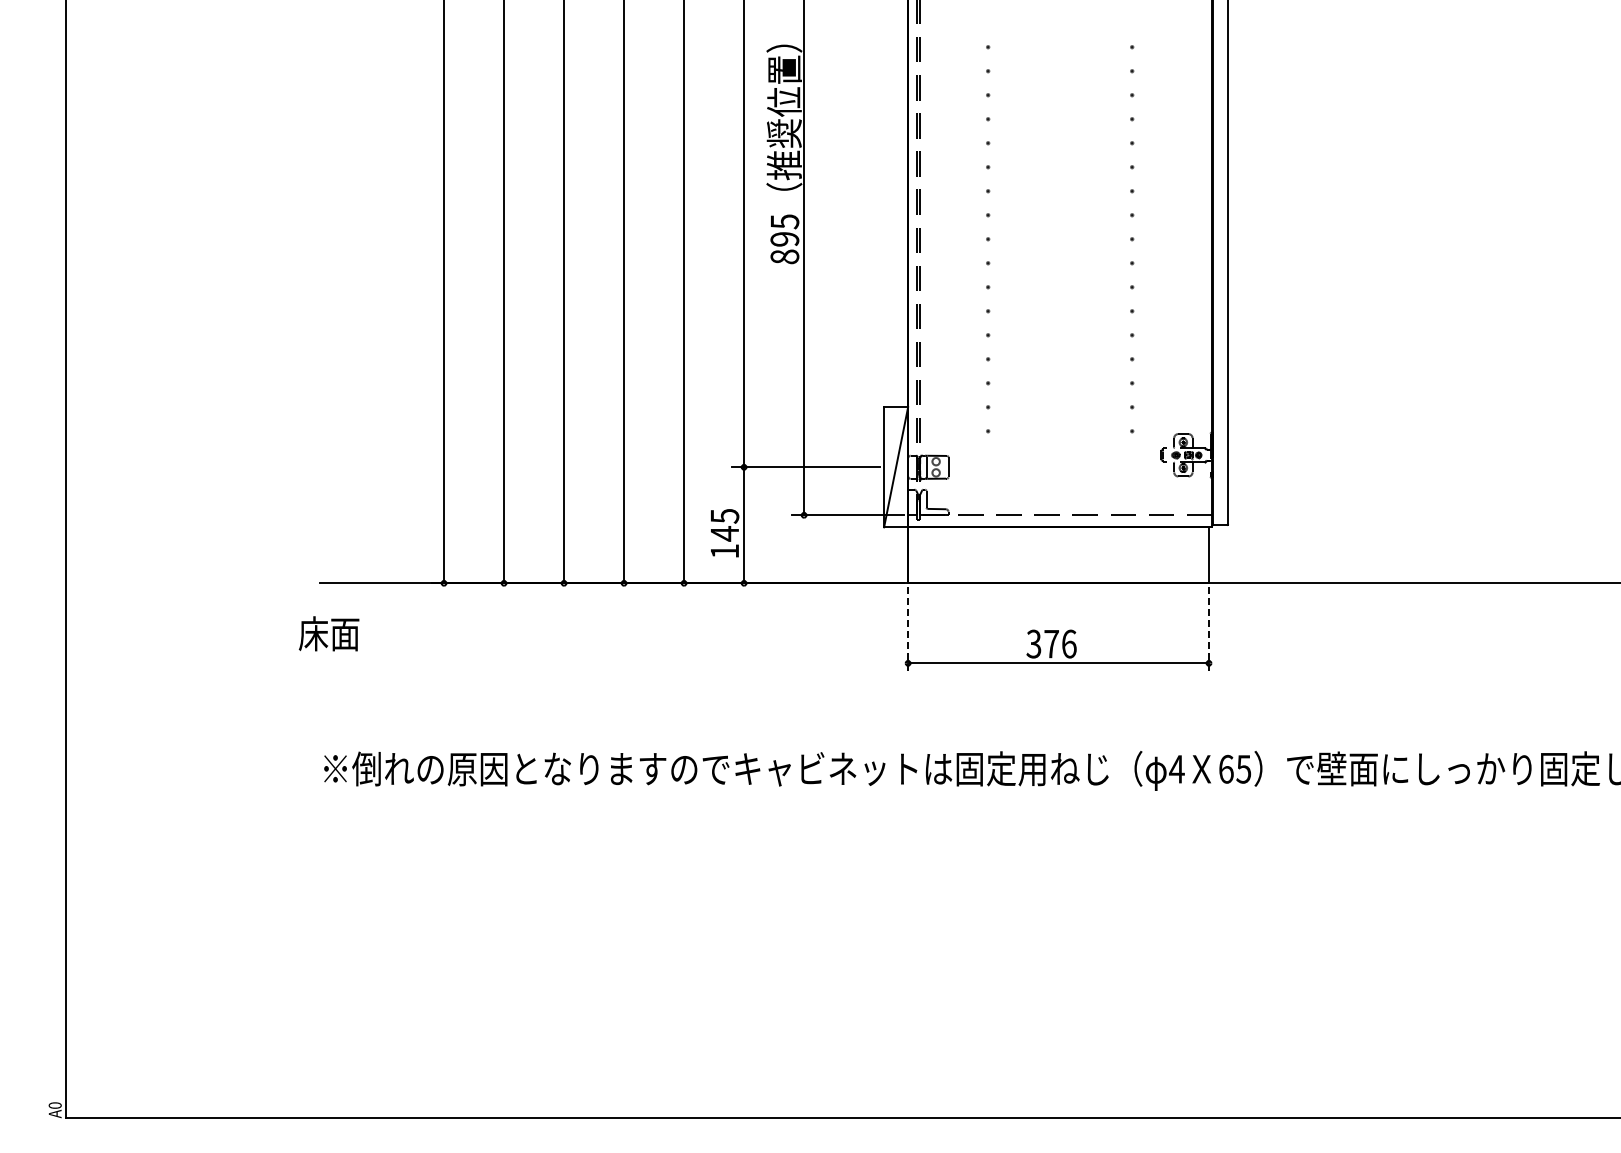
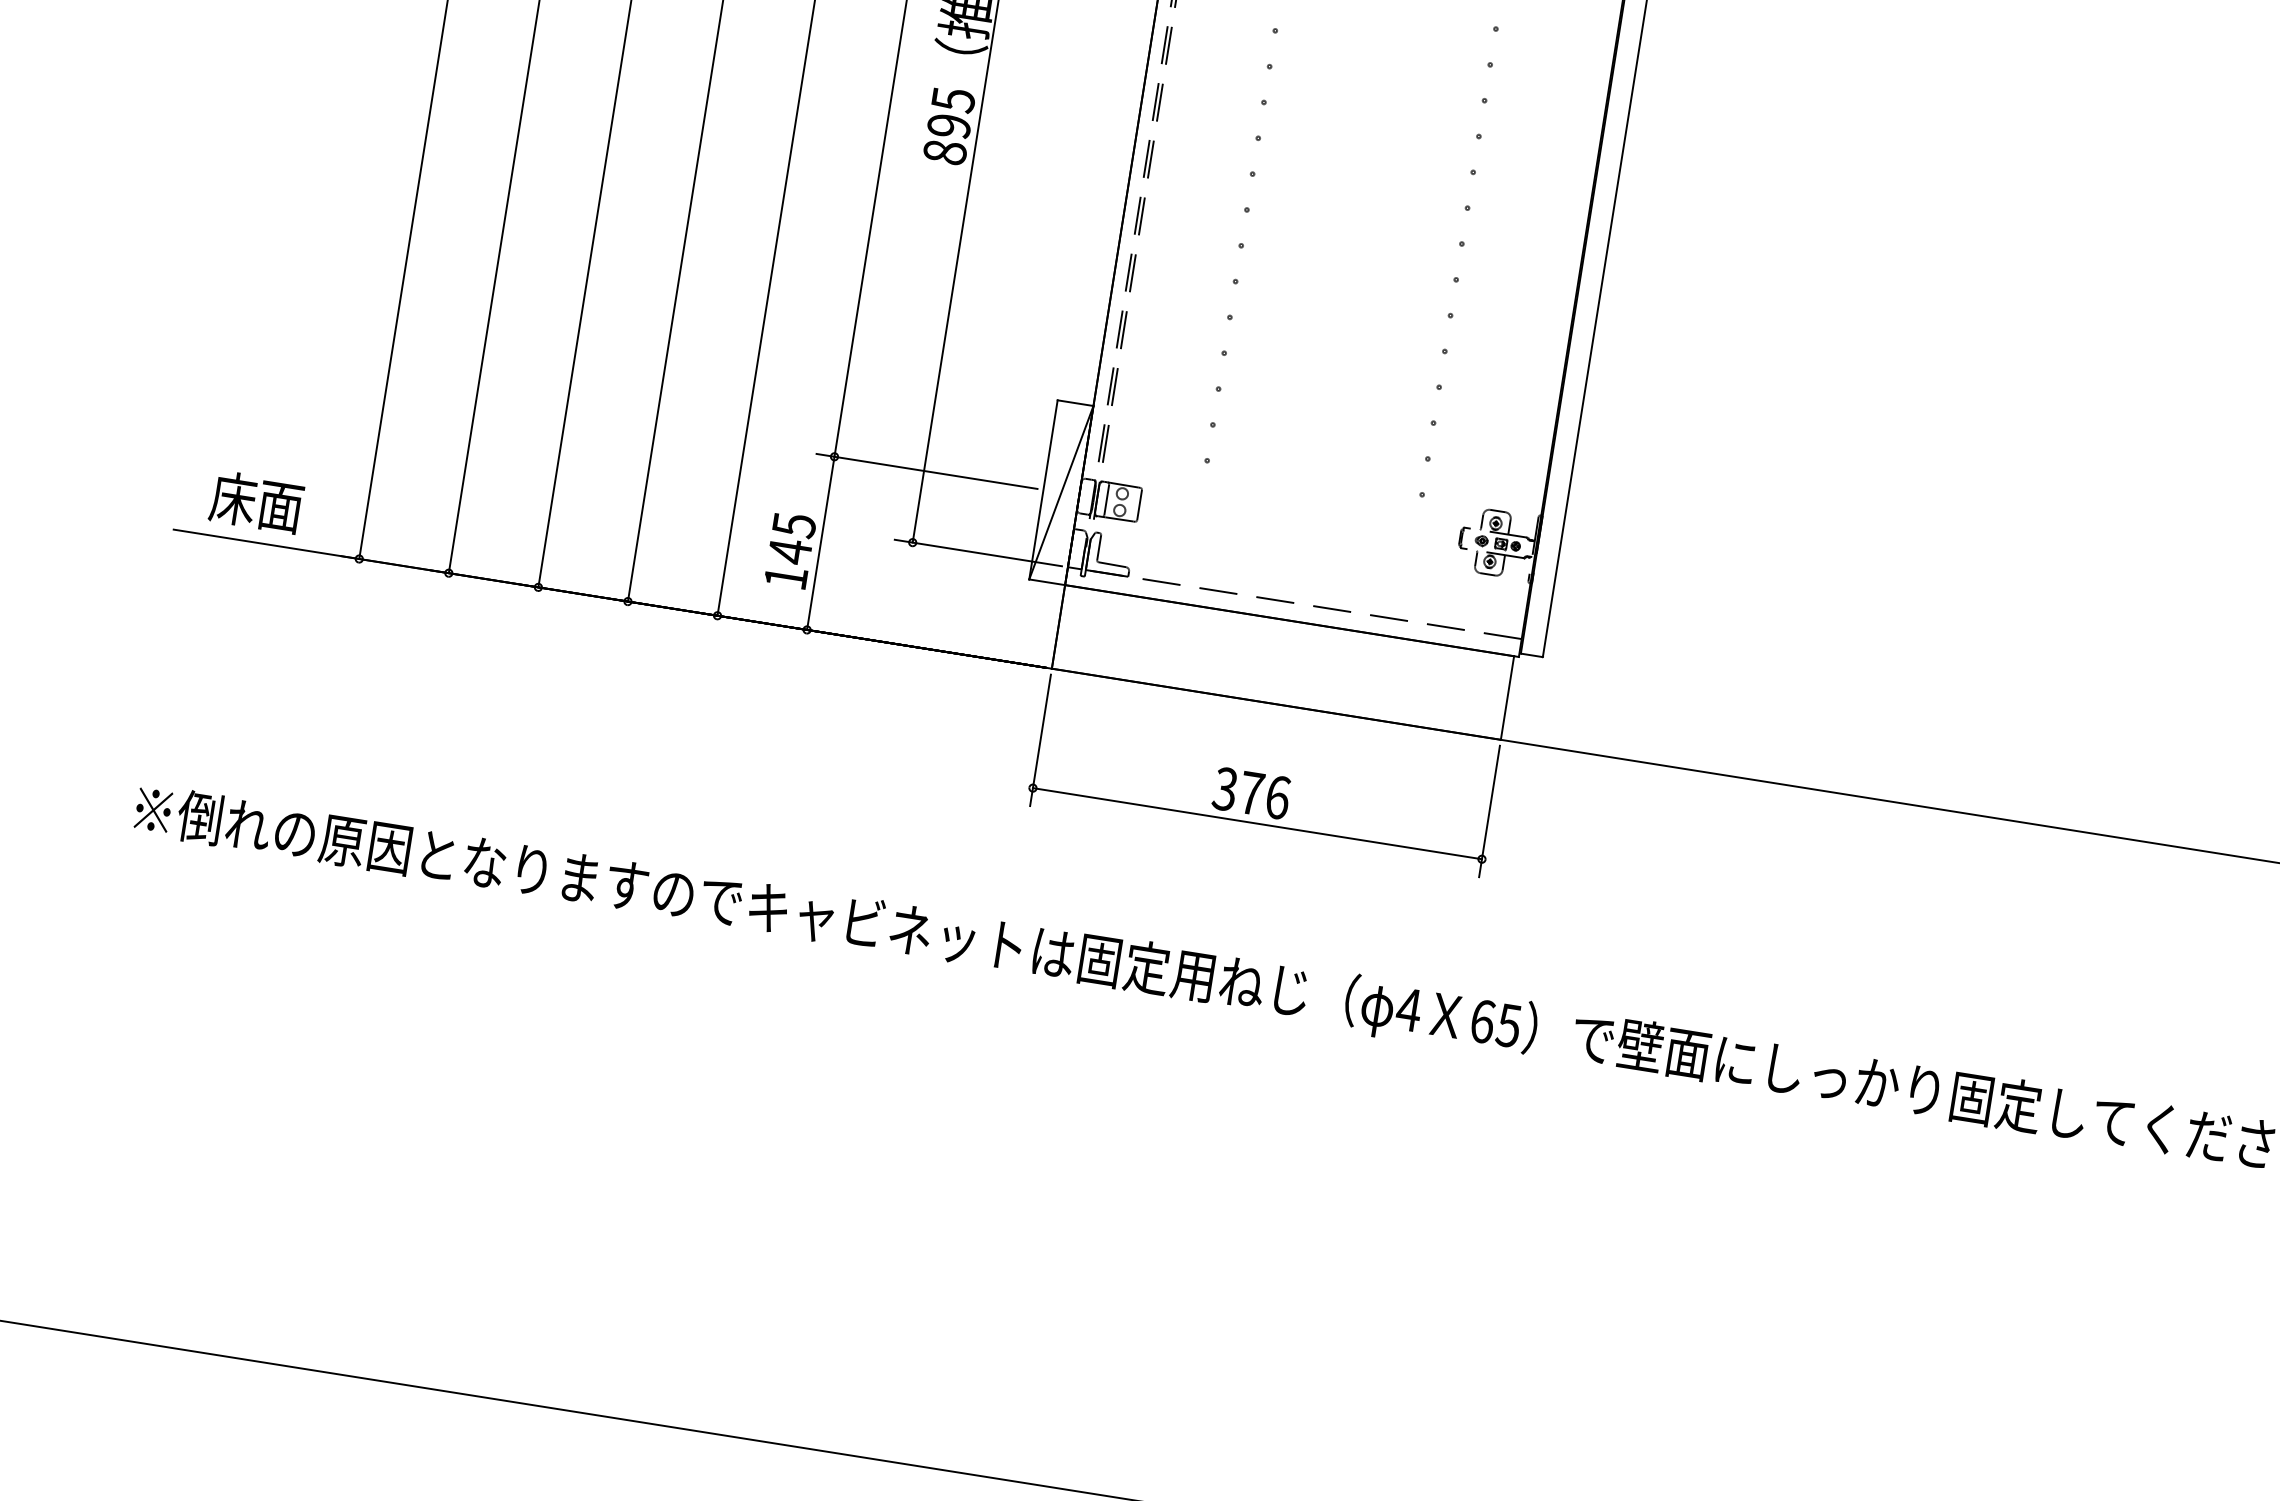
line: (908, 631) -> (1041, 740), dashed -> solid
line: (1208, 631) -> (1488, 811), dashed -> solid
text: (328, 633) -> (255, 501), moved

